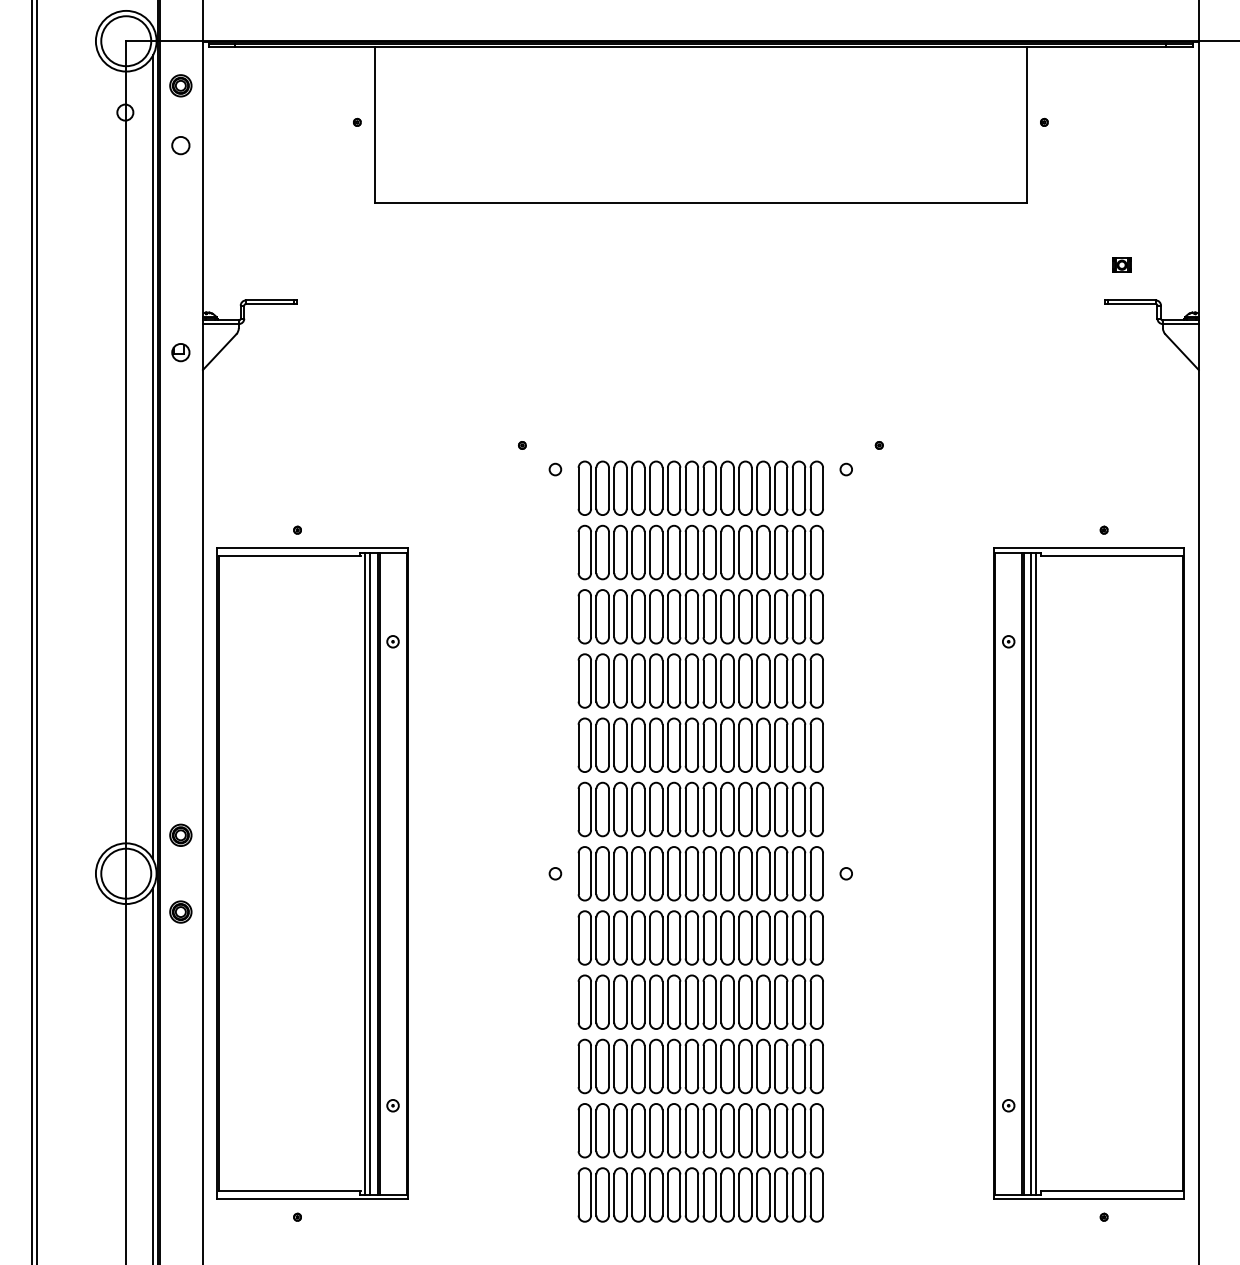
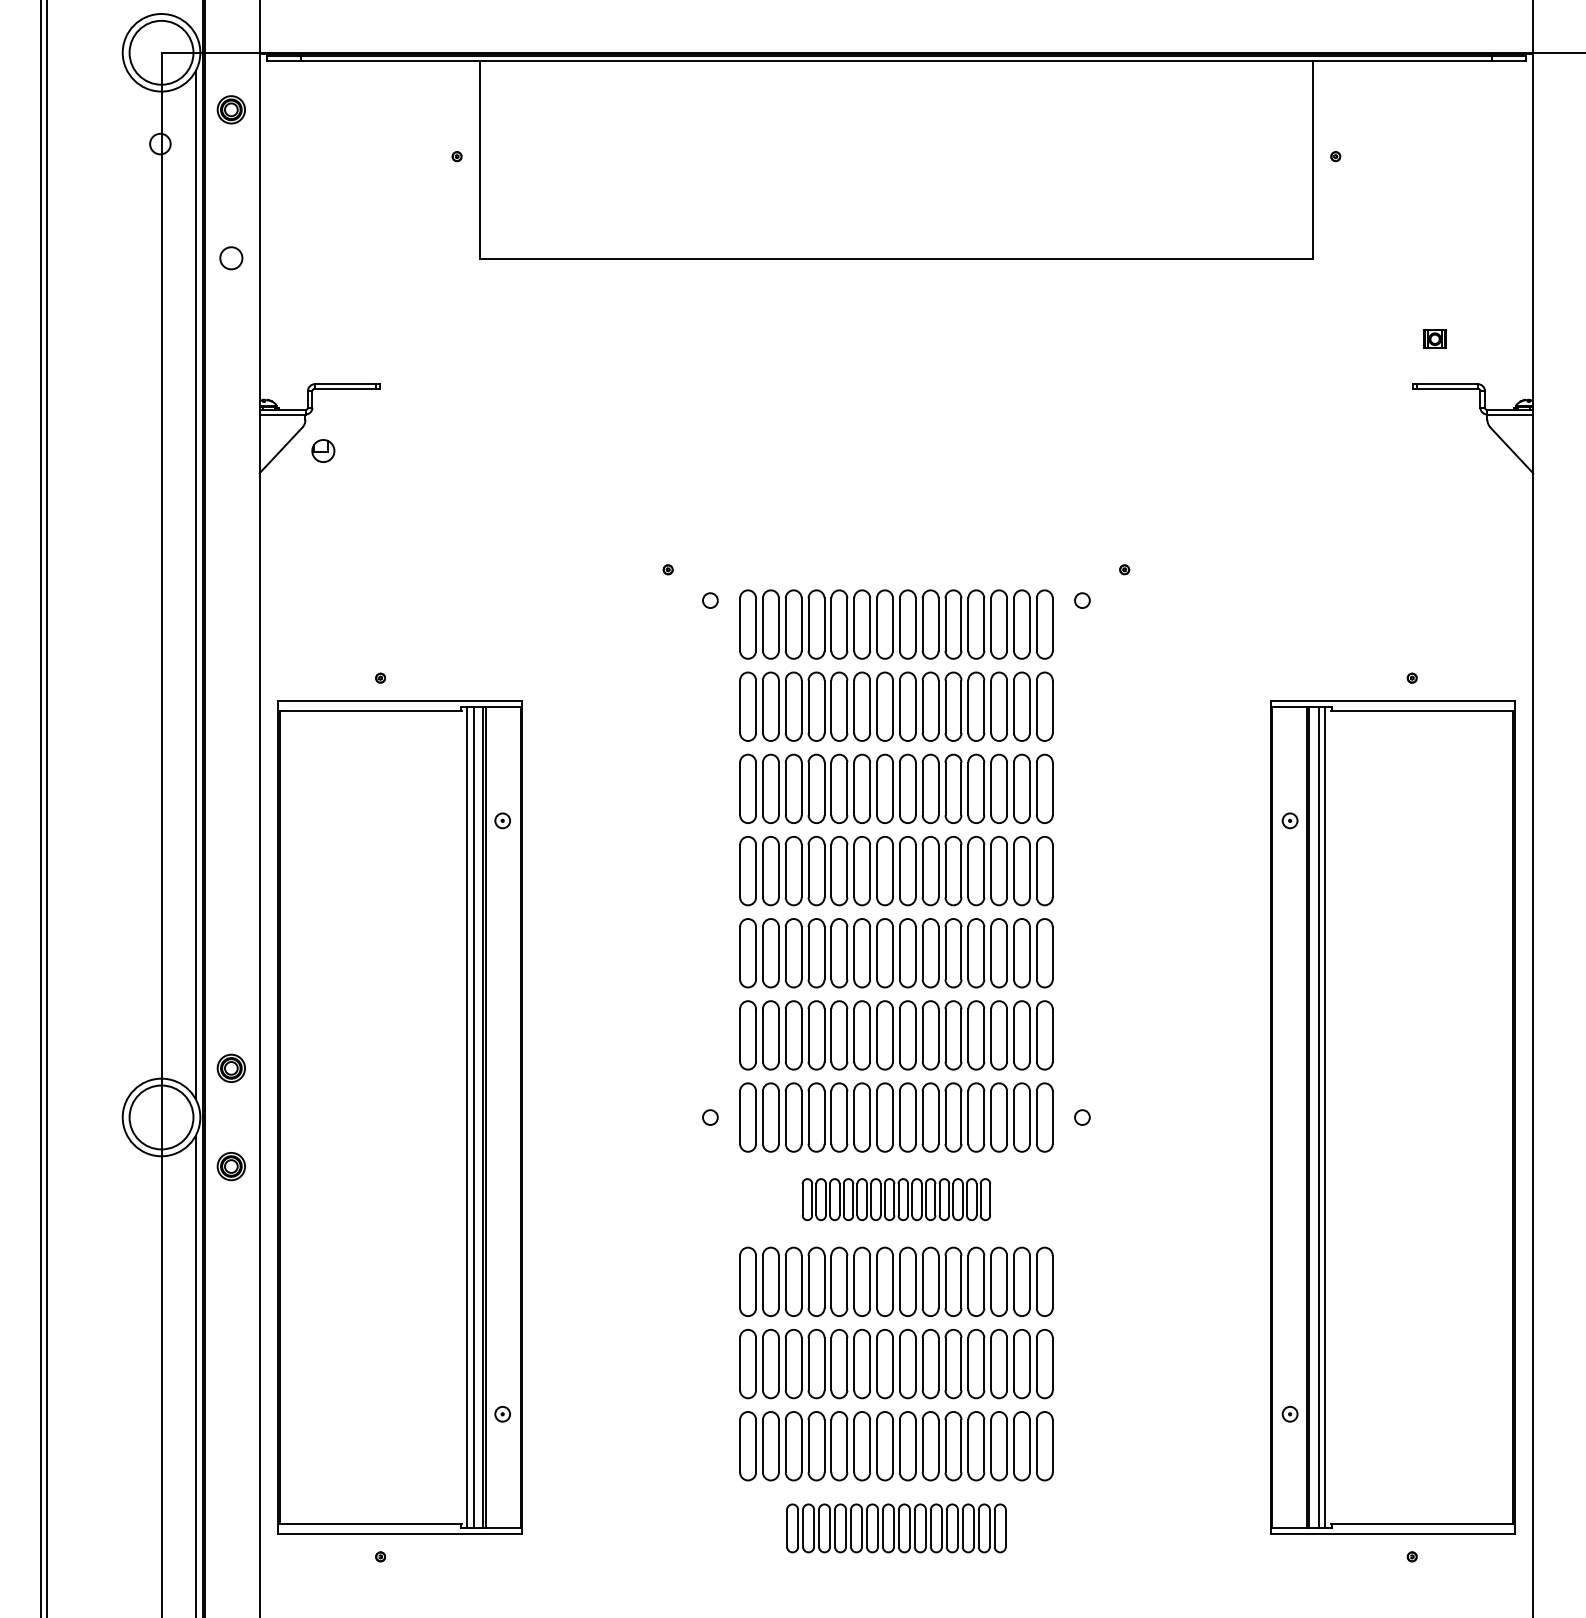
circle: (180, 145) -> (231, 258), moved
part: (180, 352) -> (323, 450), moved
part: (700, 937) -> (896, 1199), size x0.6
part: (700, 1195) -> (896, 1528), size x0.7

